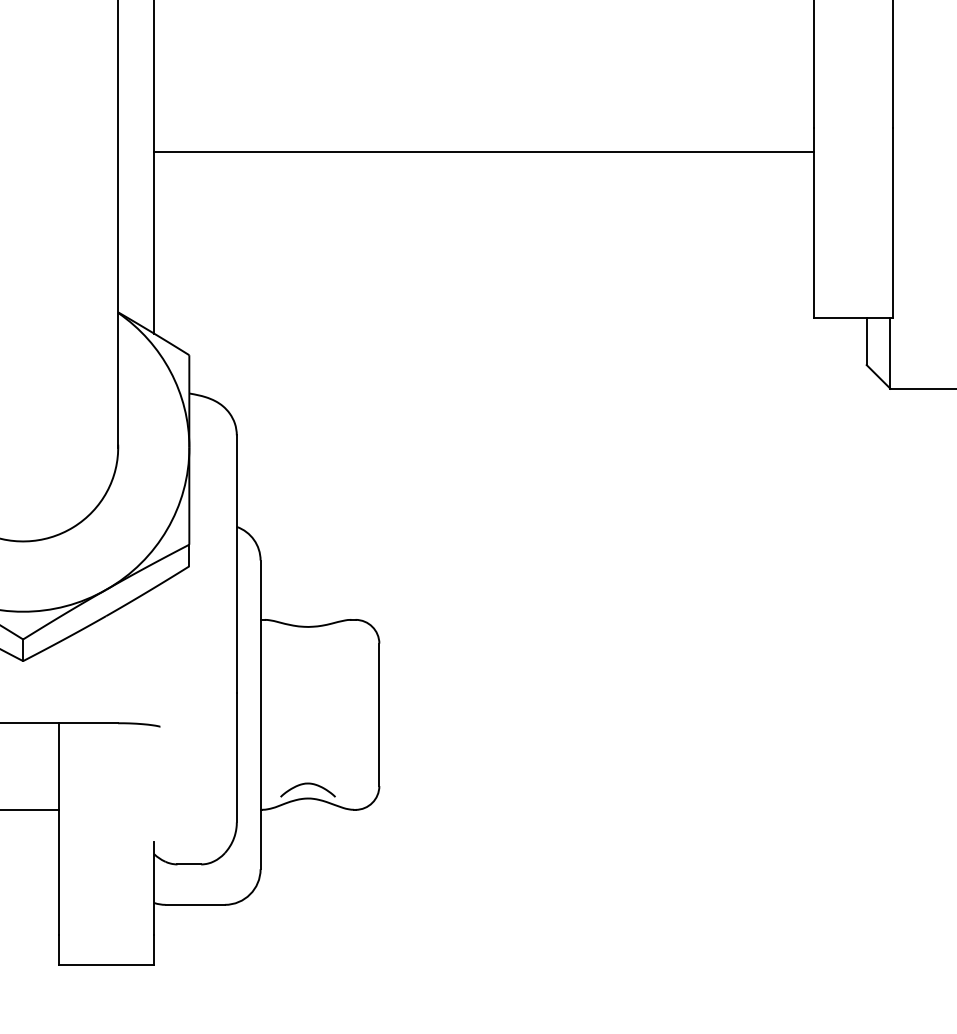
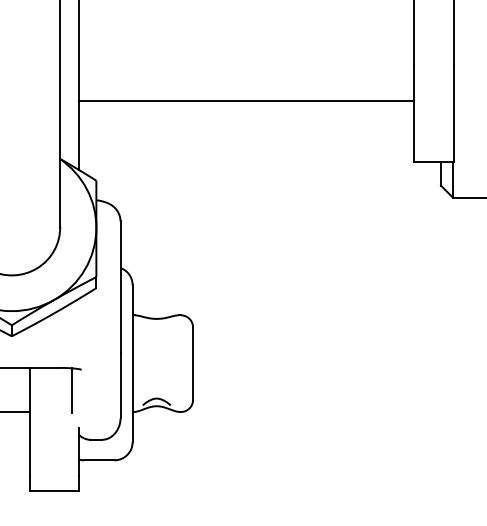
line: (482, 152) -> (245, 101), moved
line: (142, 767) -> (72, 390), added

